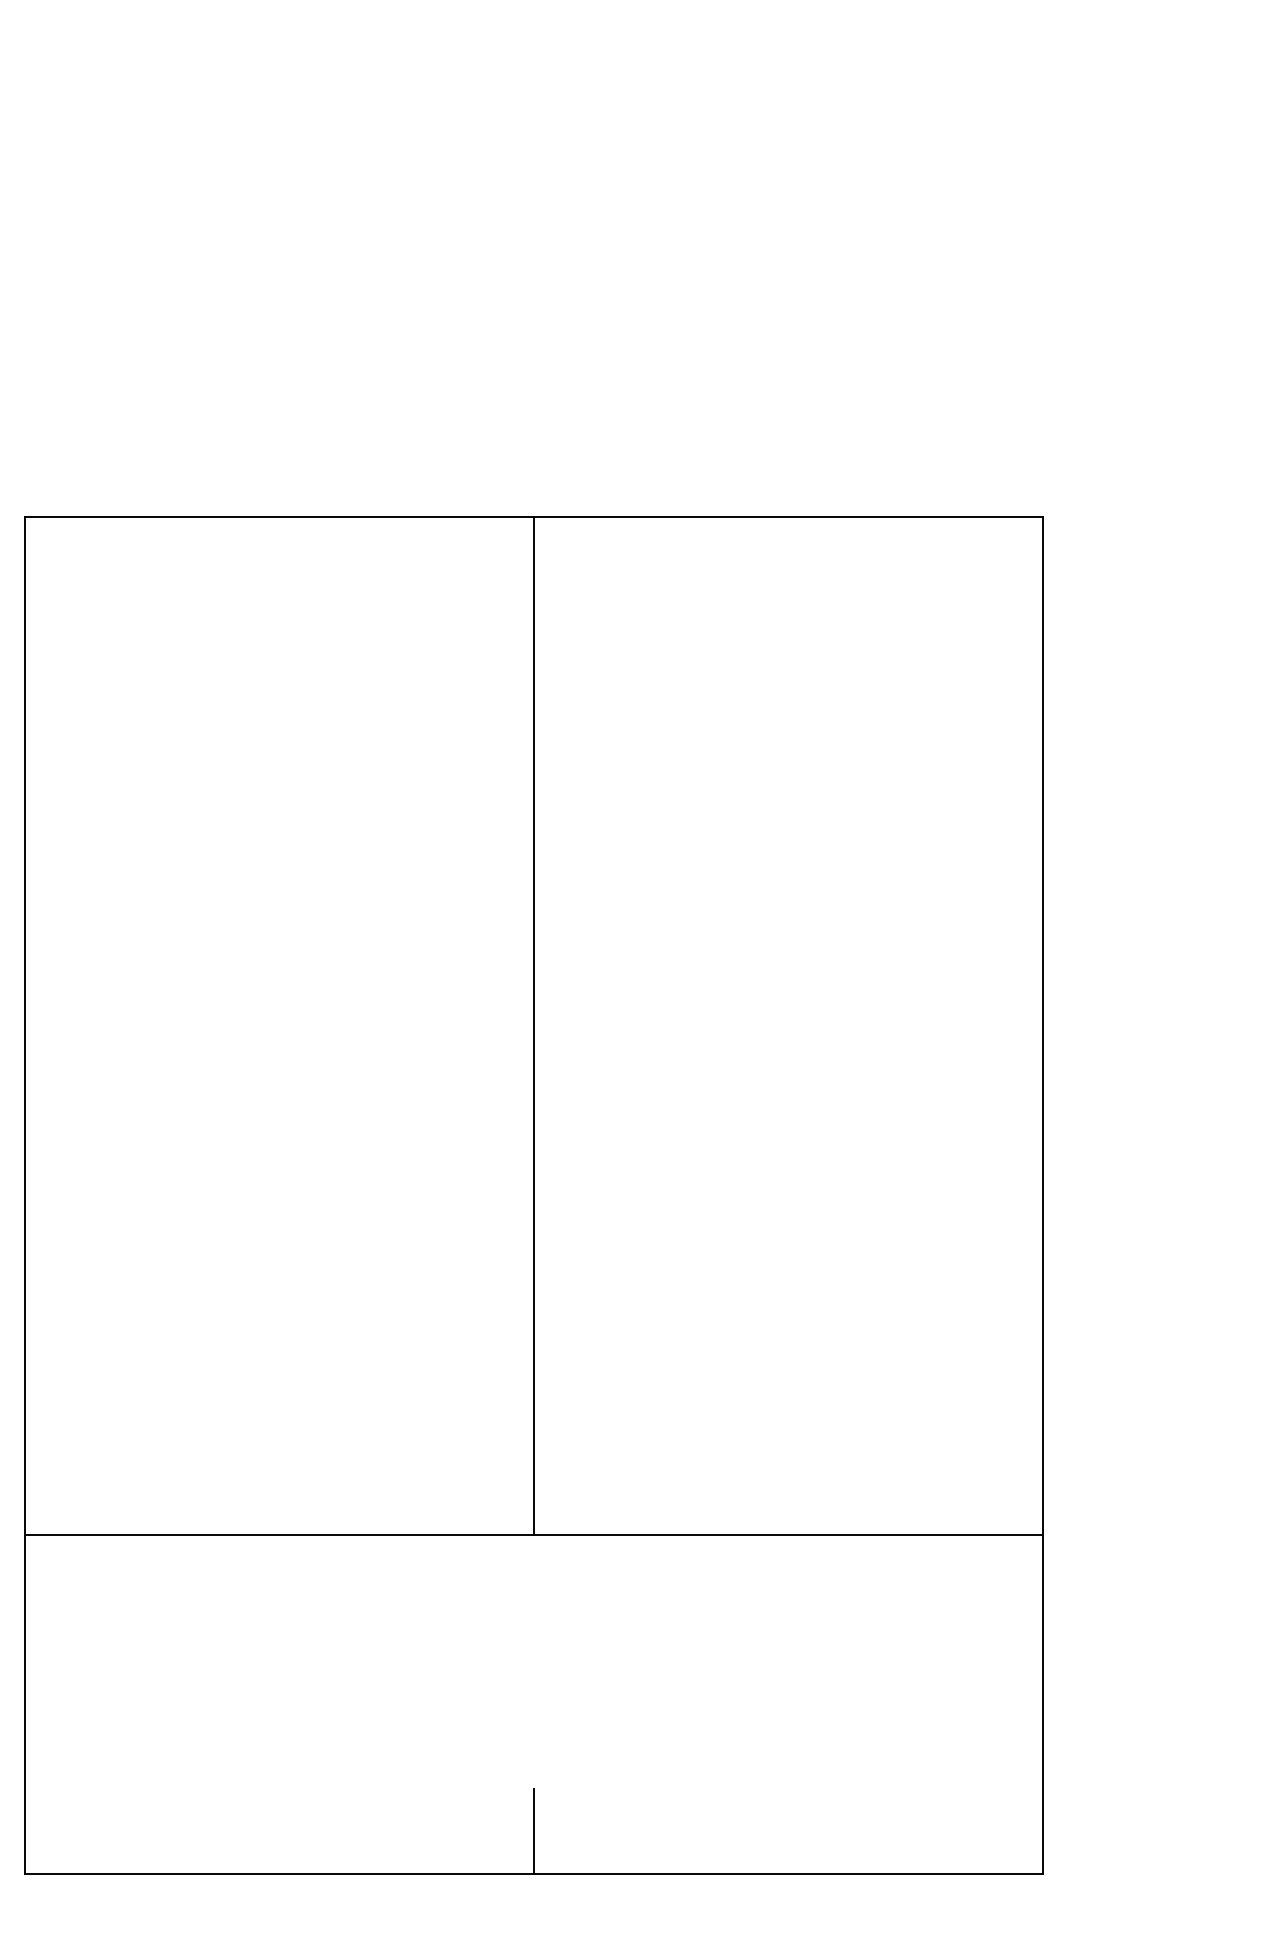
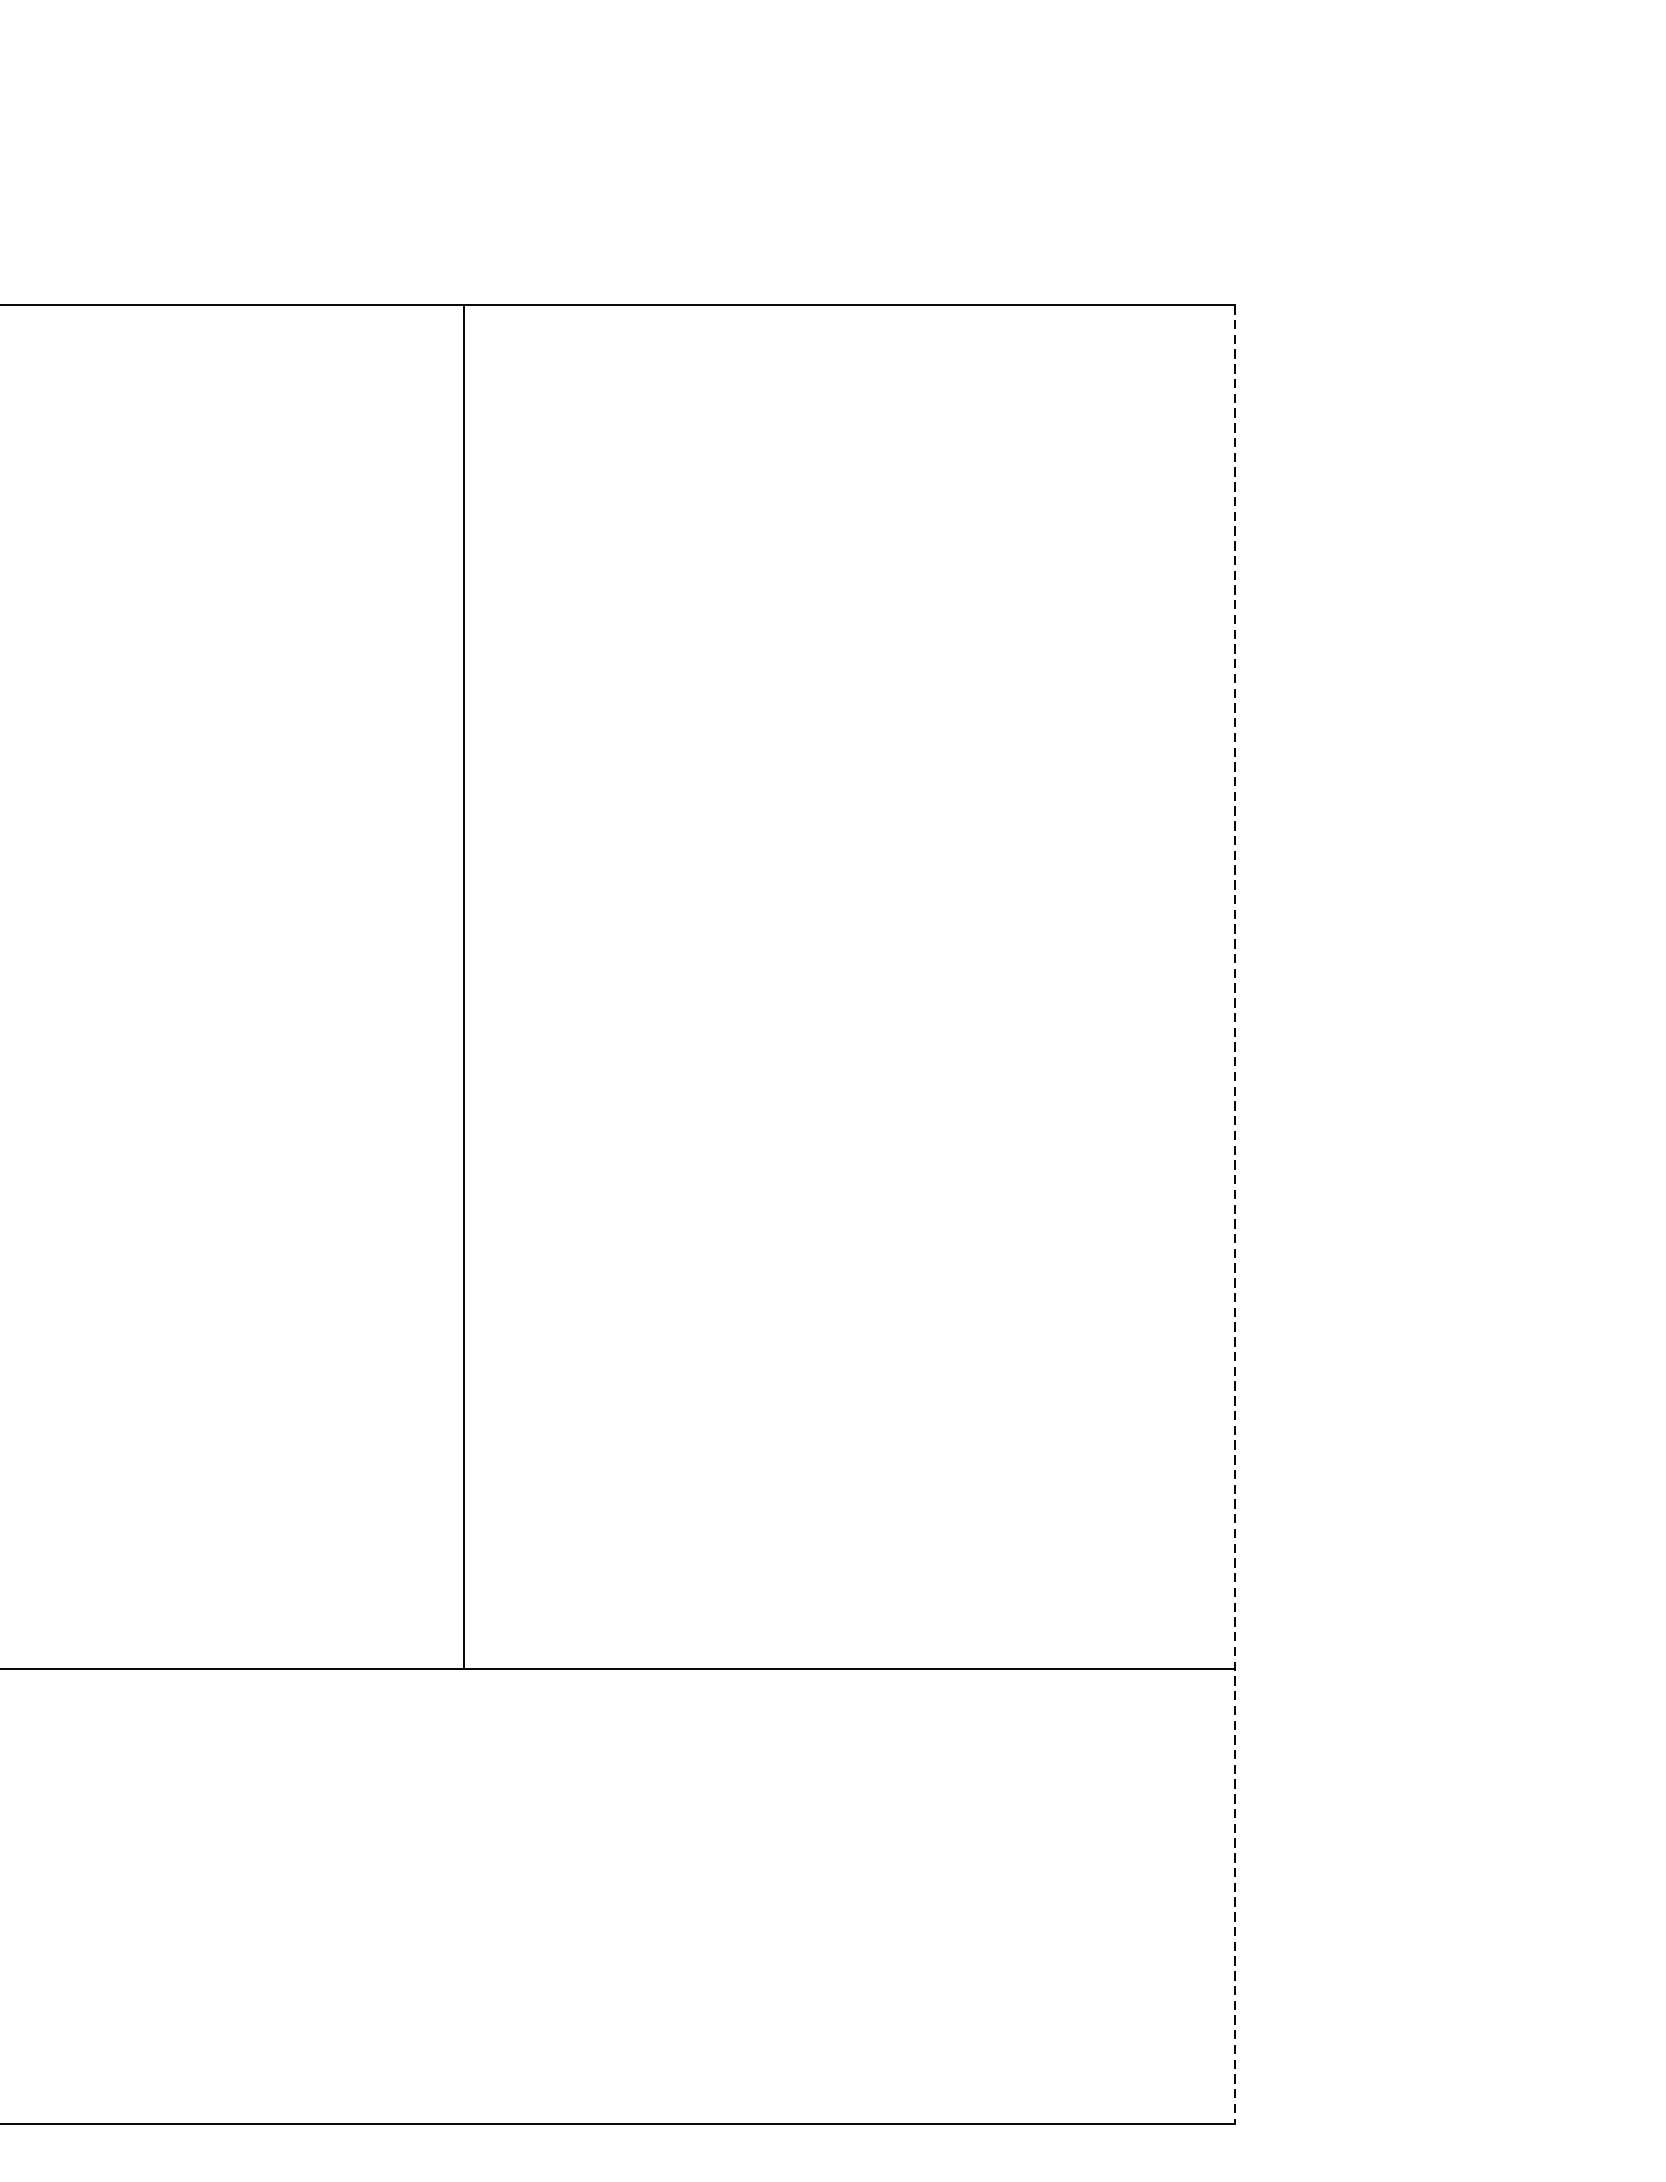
line: (534, 1025) -> (464, 986), moved
line: (1042, 1196) -> (1234, 1215), solid -> dashed
line: (534, 1831) -> (553, 2066), removed

